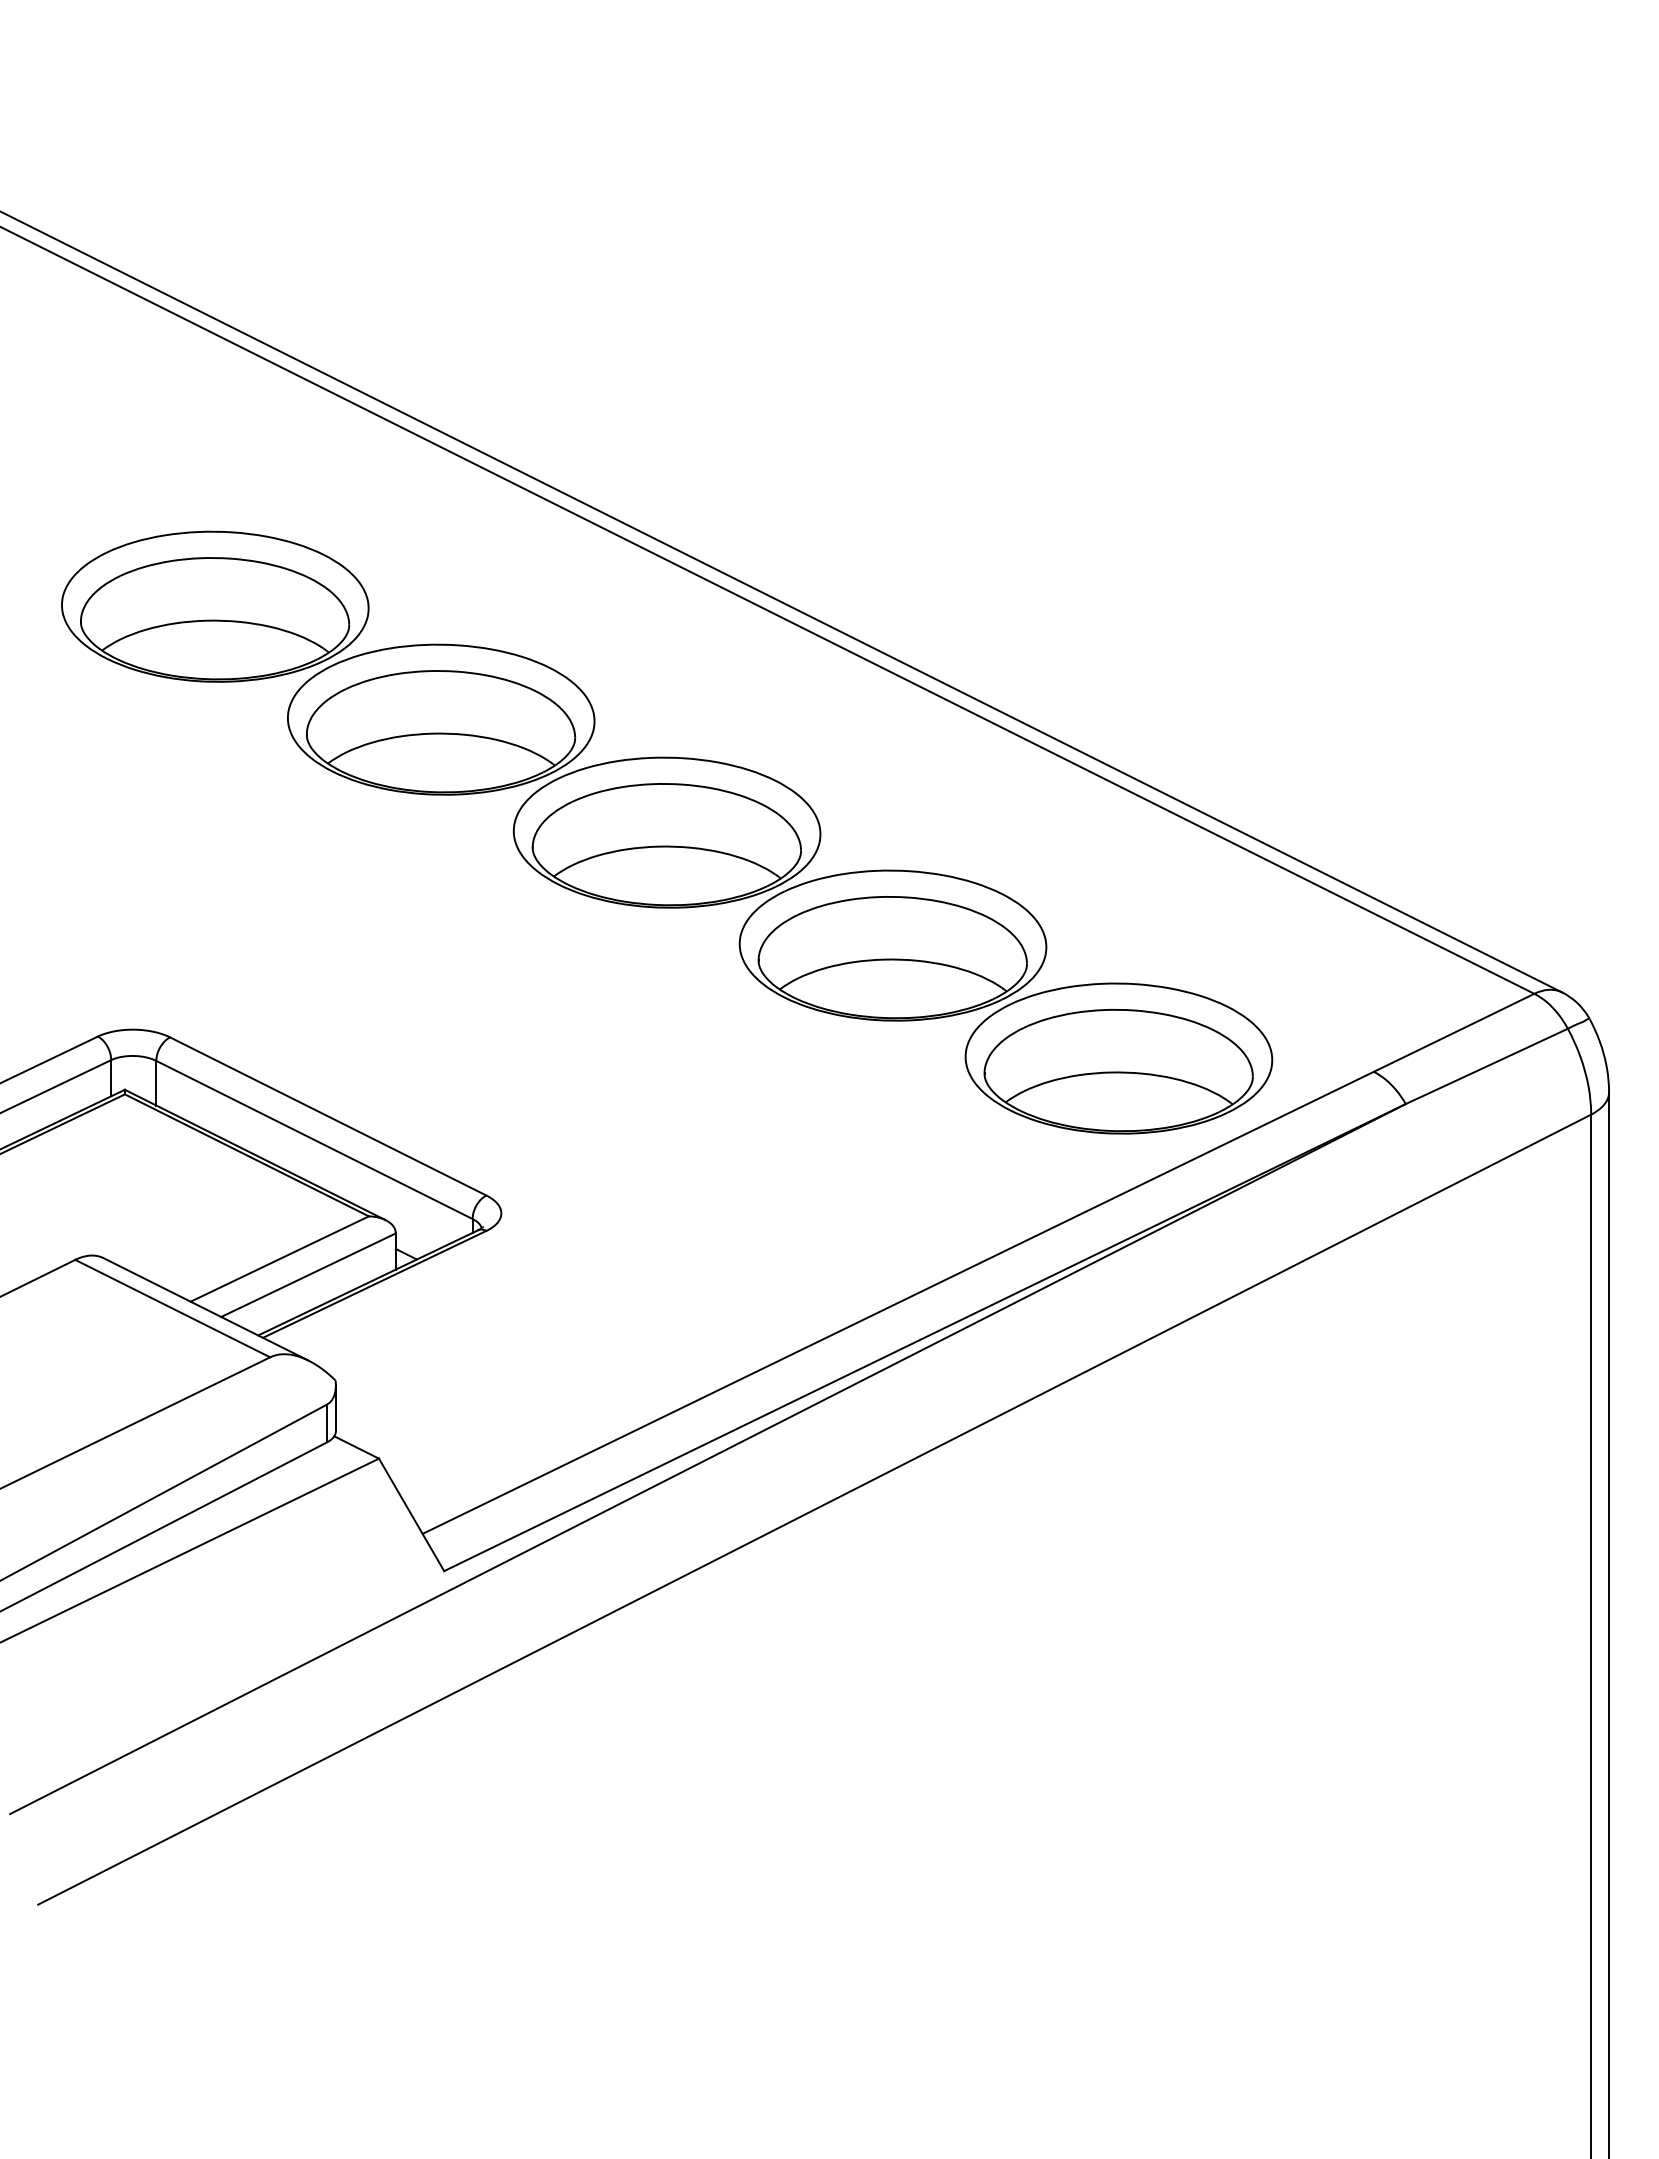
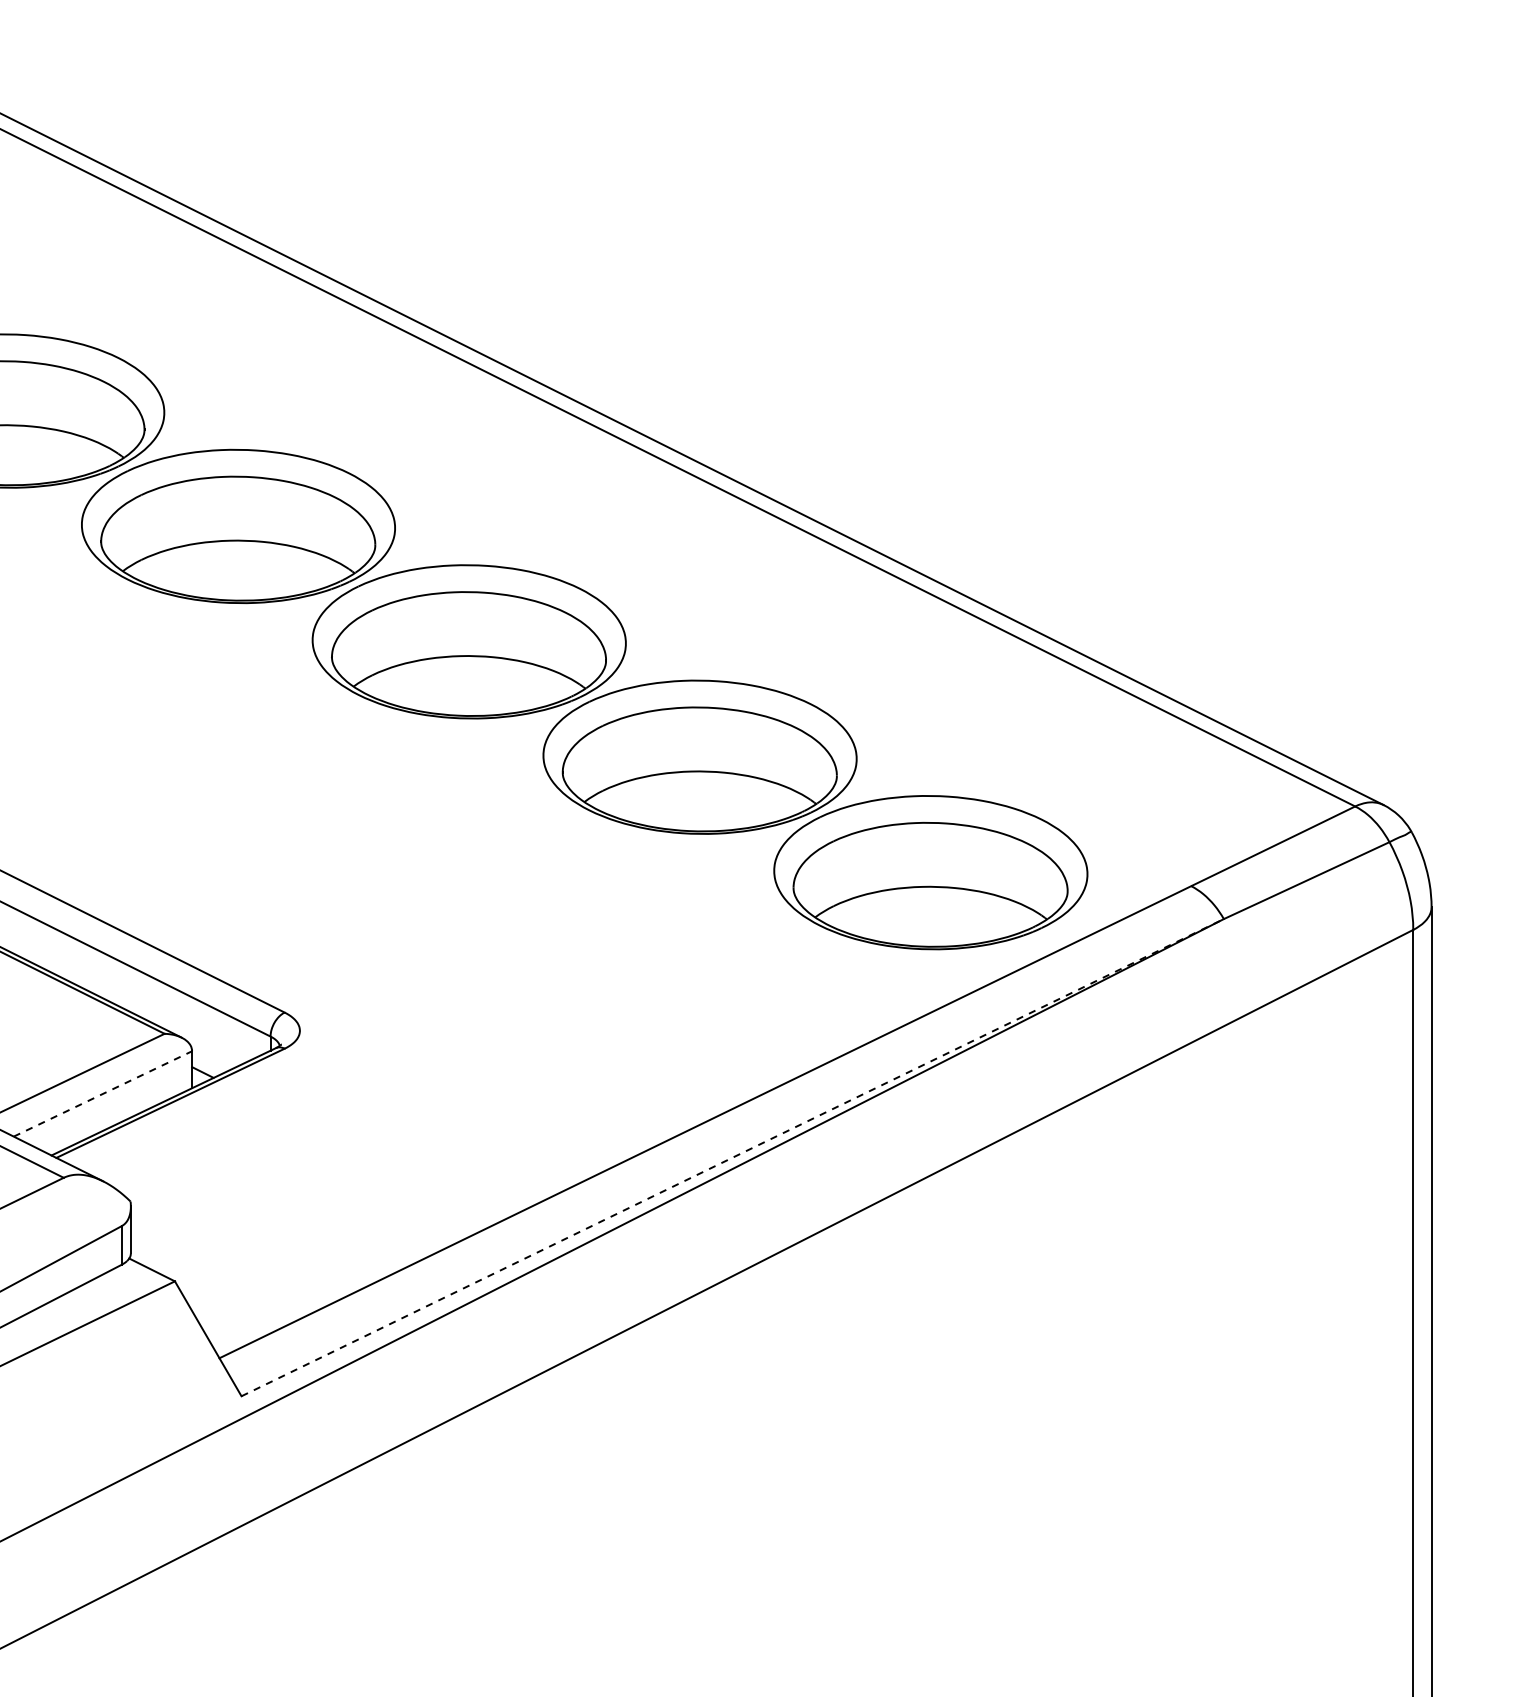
line: (308, 1275) -> (102, 1094), solid -> dashed
line: (924, 1337) -> (732, 1157), solid -> dashed

